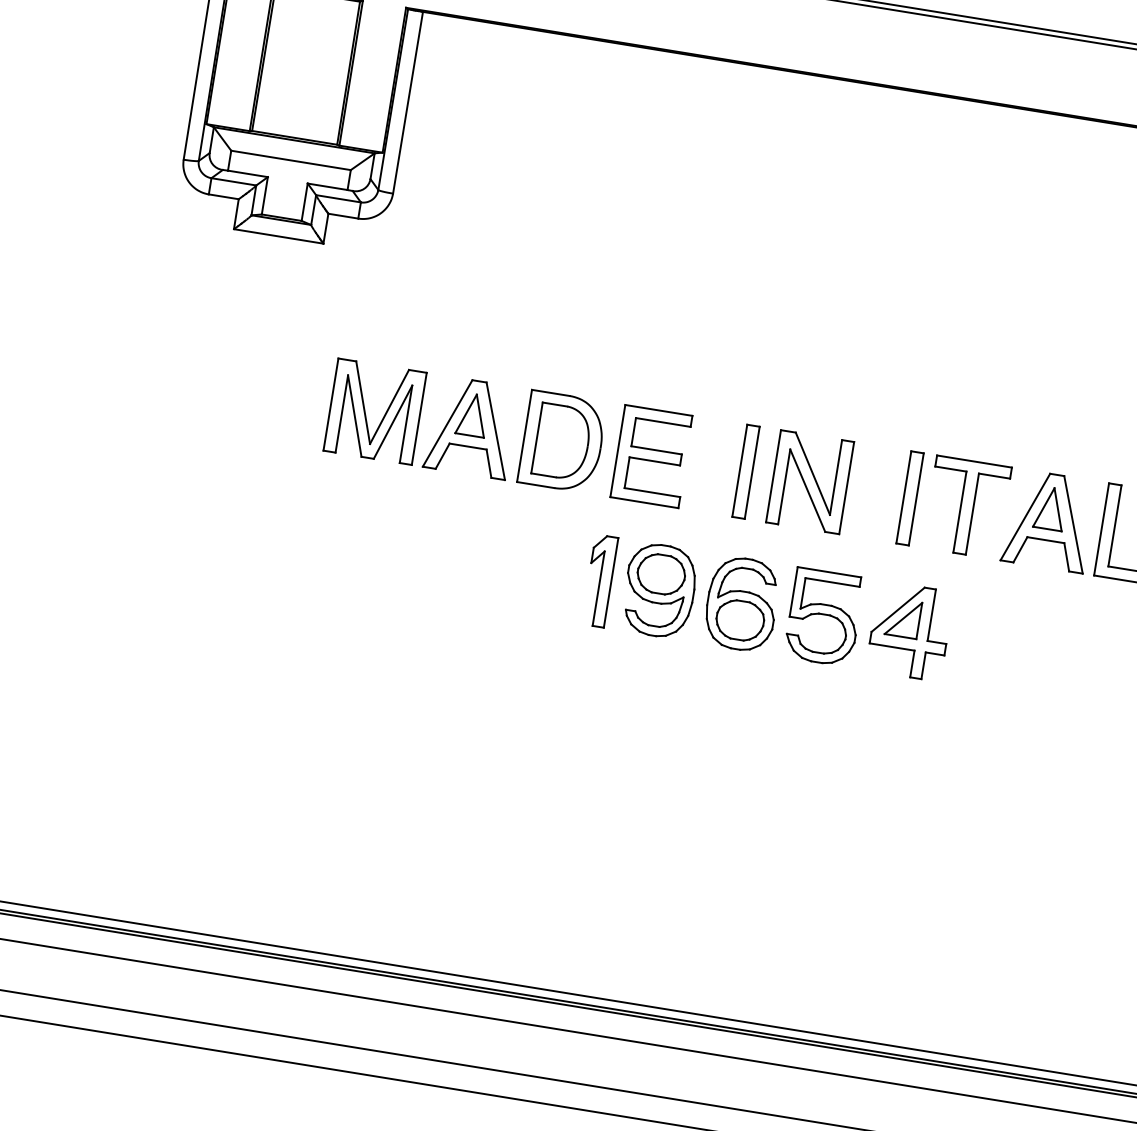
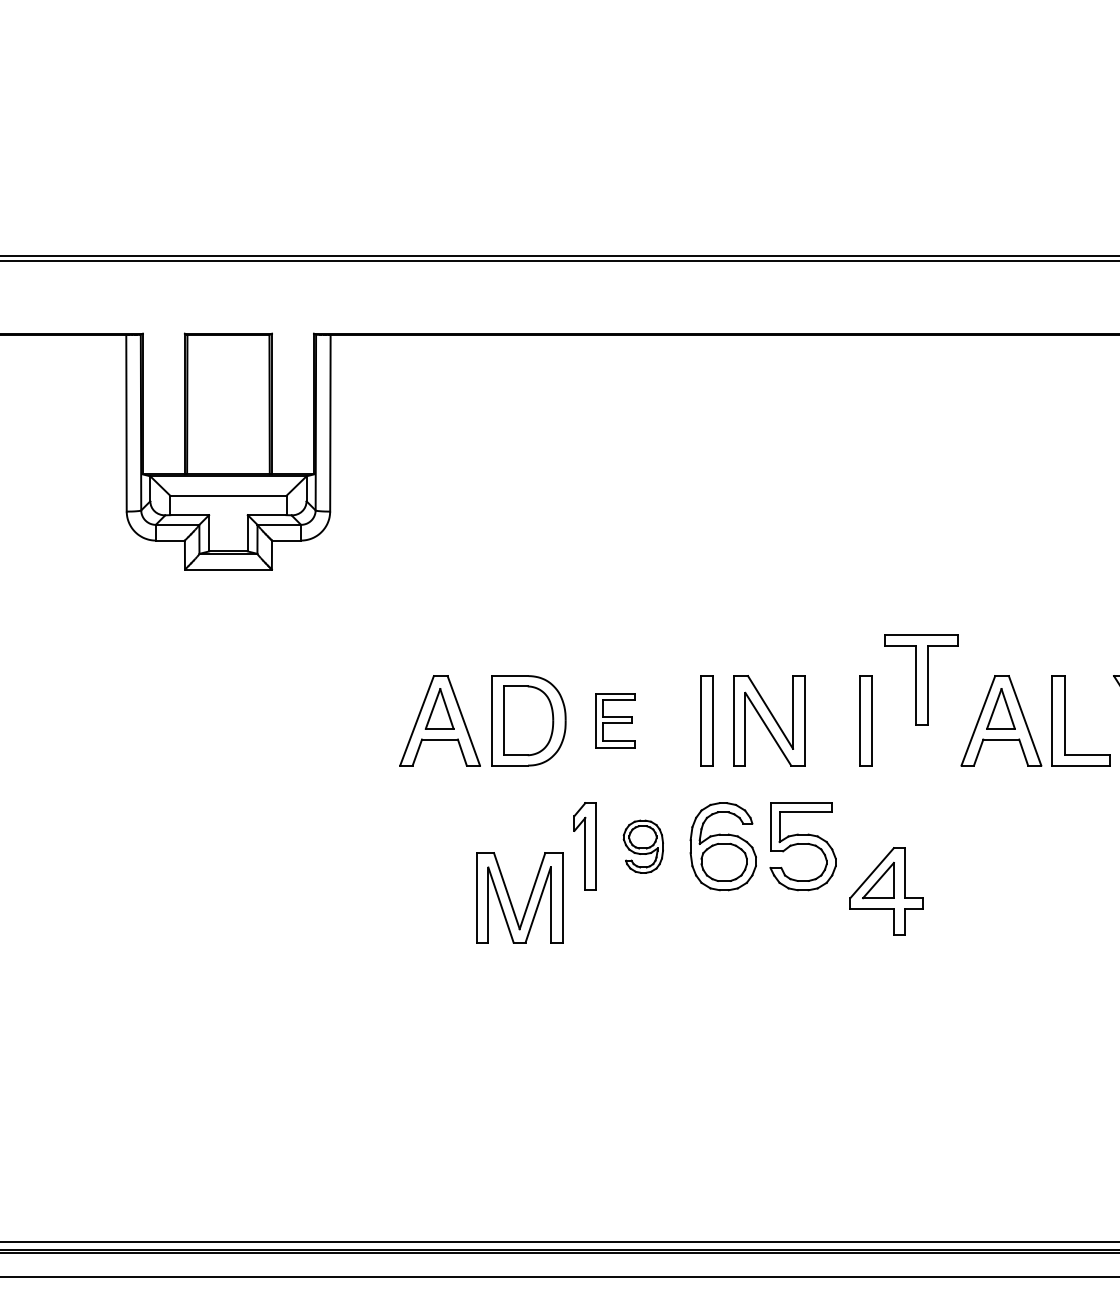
part: (366, 414) -> (511, 901), moved
part: (651, 456) -> (615, 720), size x0.6
part: (966, 507) -> (921, 679), moved
part: (659, 590) -> (643, 846), size x0.6
part: (909, 631) -> (886, 891), moved

